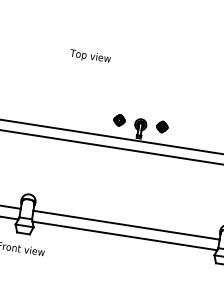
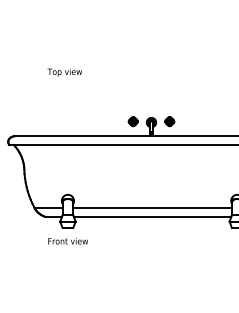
text: (89, 56) -> (64, 72), moved

